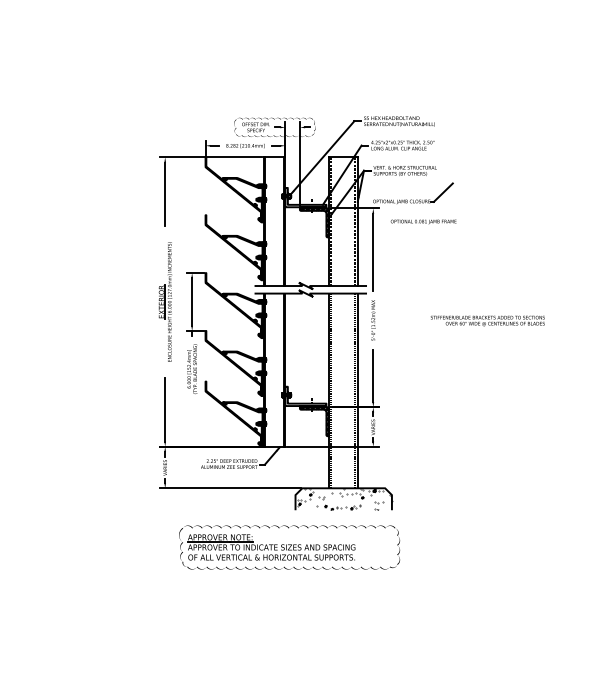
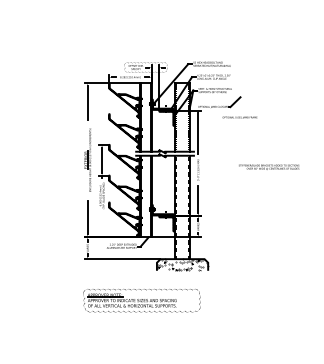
text: (422, 221) -> (239, 117), moved
text: (488, 319) -> (269, 166), moved
part: (288, 547) -> (141, 300), moved

